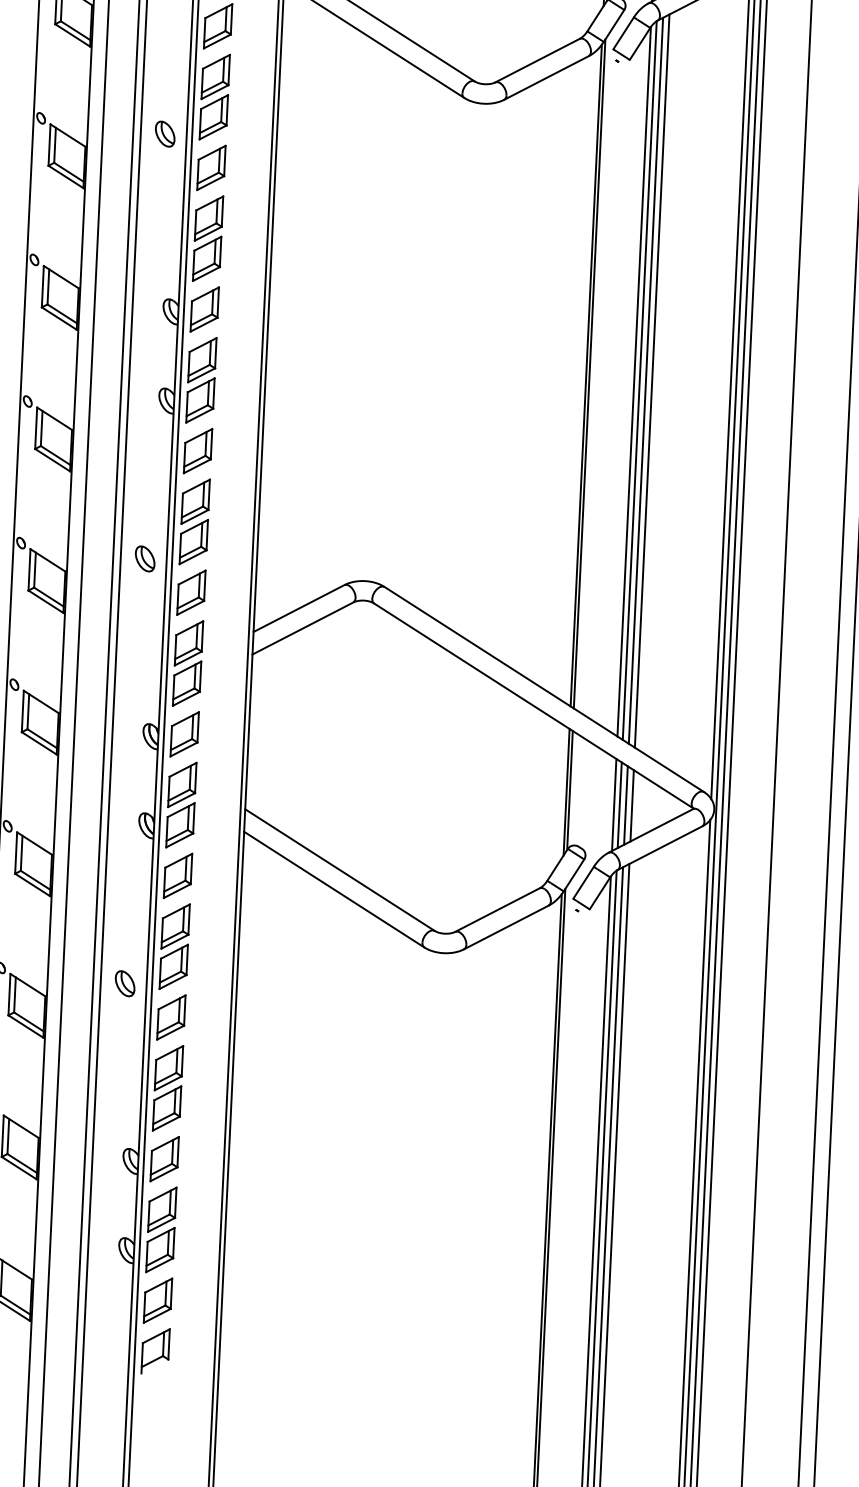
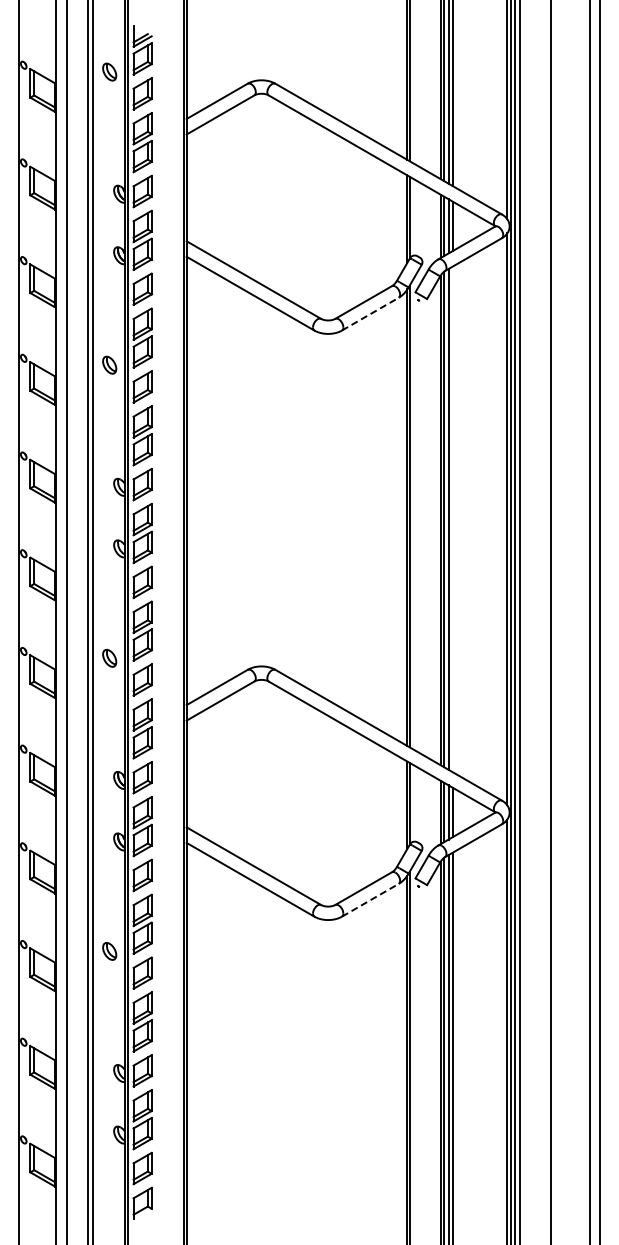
line: (546, 78) -> (370, 314), solid -> dashed
line: (651, 381) -> (452, 519), removed
line: (506, 927) -> (370, 900), solid -> dashed

